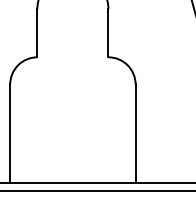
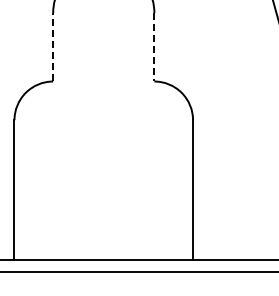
line: (37, 32) -> (53, 46), solid -> dashed
line: (108, 33) -> (154, 47), solid -> dashed

